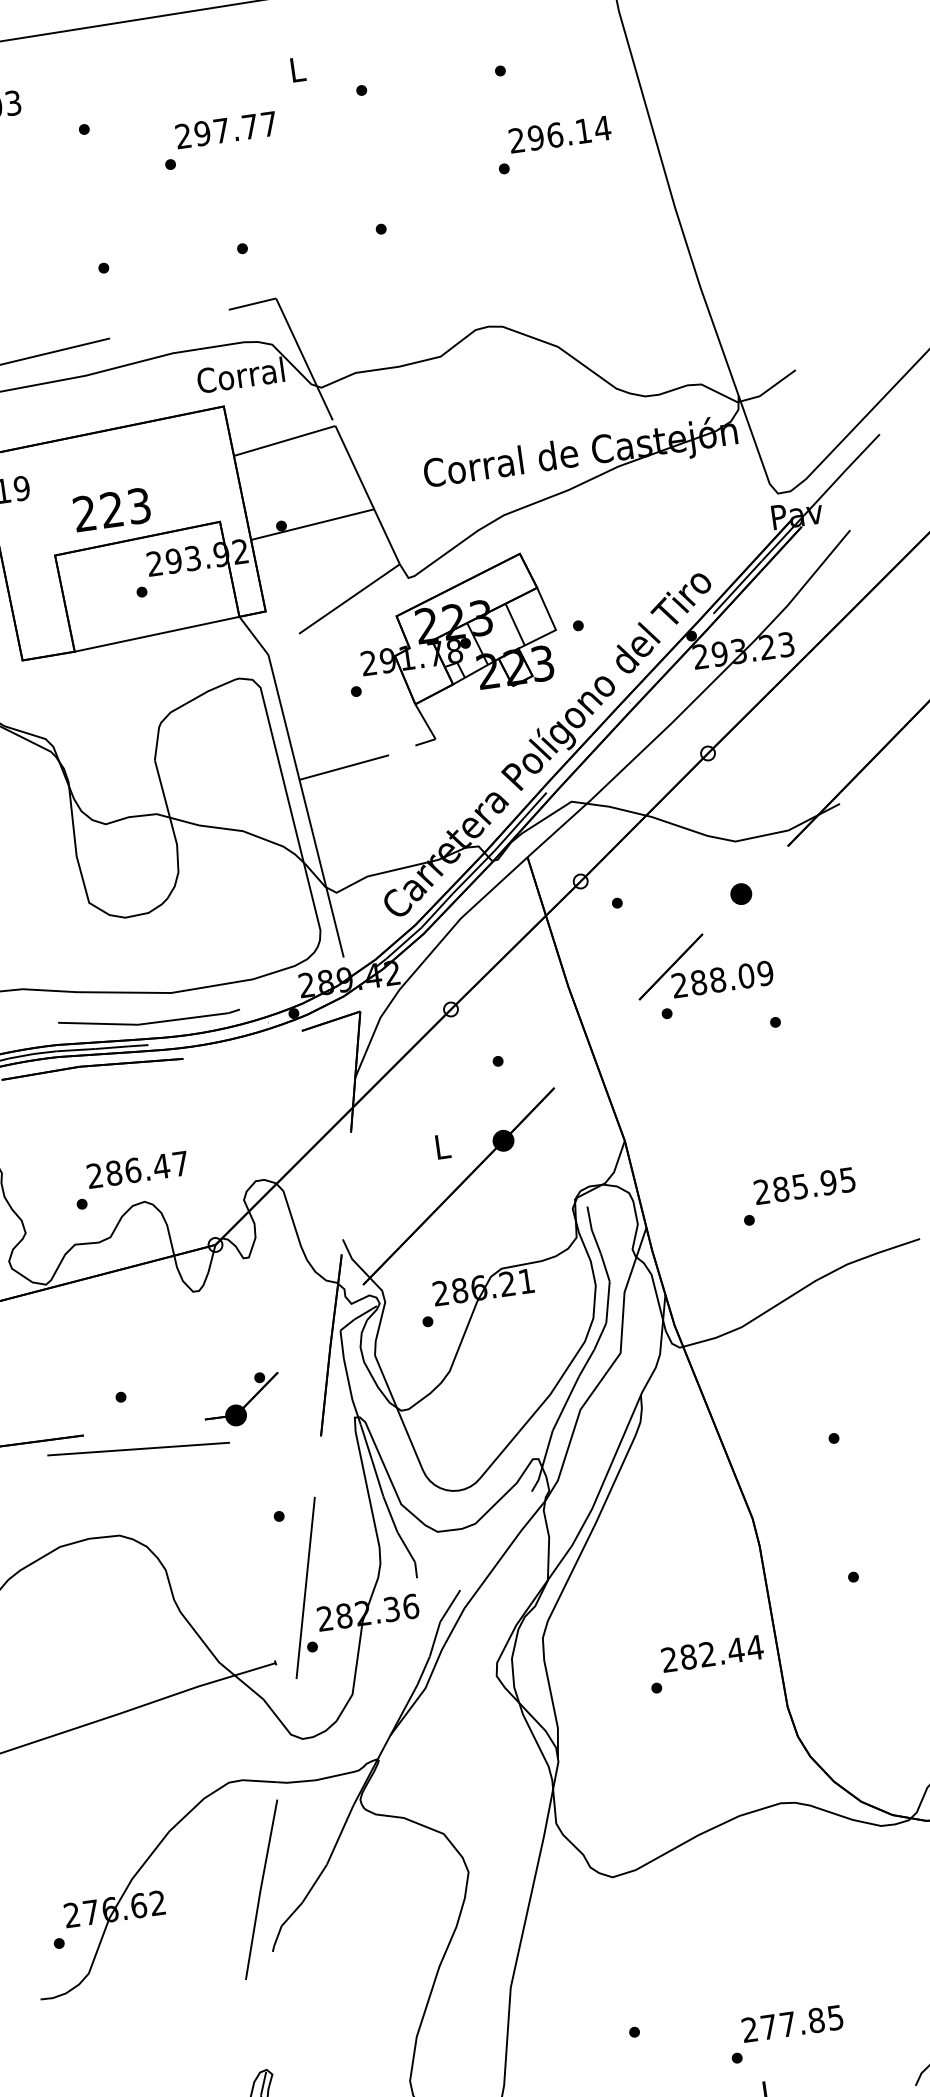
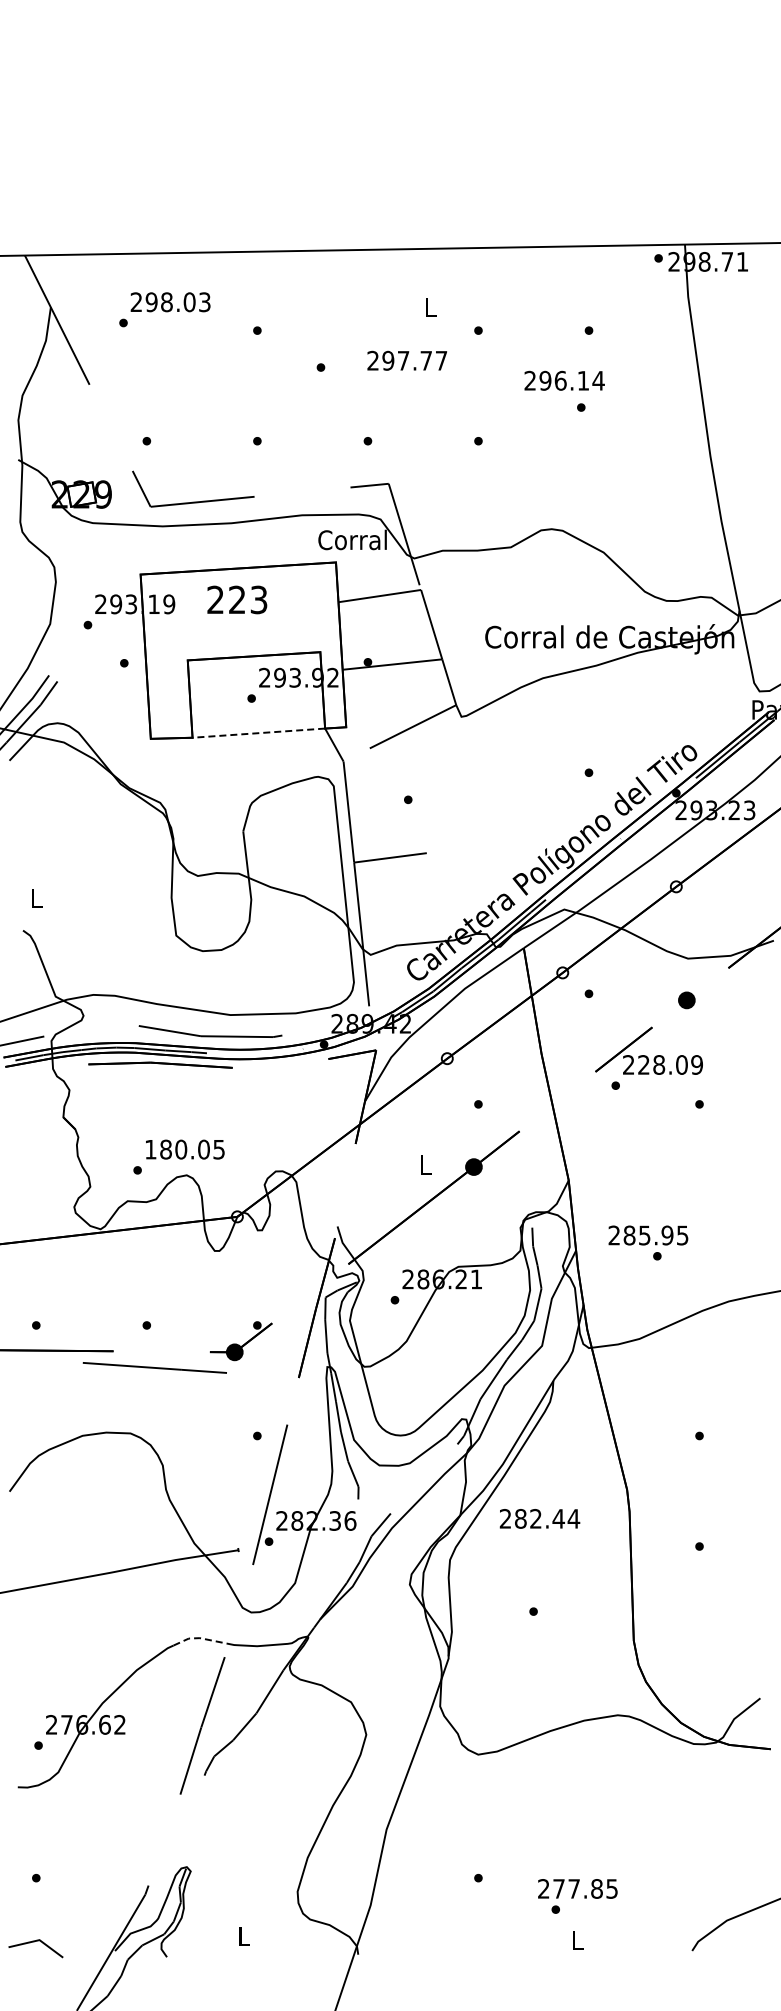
text: (225, 129) -> (406, 360), moved
text: (559, 134) -> (564, 380), moved
text: (112, 509) -> (237, 599), moved
line: (156, 634) -> (258, 733), solid -> dashed
part: (459, 651) -> (493, 779), removed
text: (698, 982) -> (643, 1064), 288.09 -> 228.09
text: (137, 1169) -> (184, 1149), 286.47 -> 180.05
text: (804, 1186) -> (648, 1235), moved
text: (711, 1653) -> (539, 1518), moved
line: (242, 1780) -> (199, 1638), solid -> dashed
text: (792, 2023) -> (577, 1888), moved

